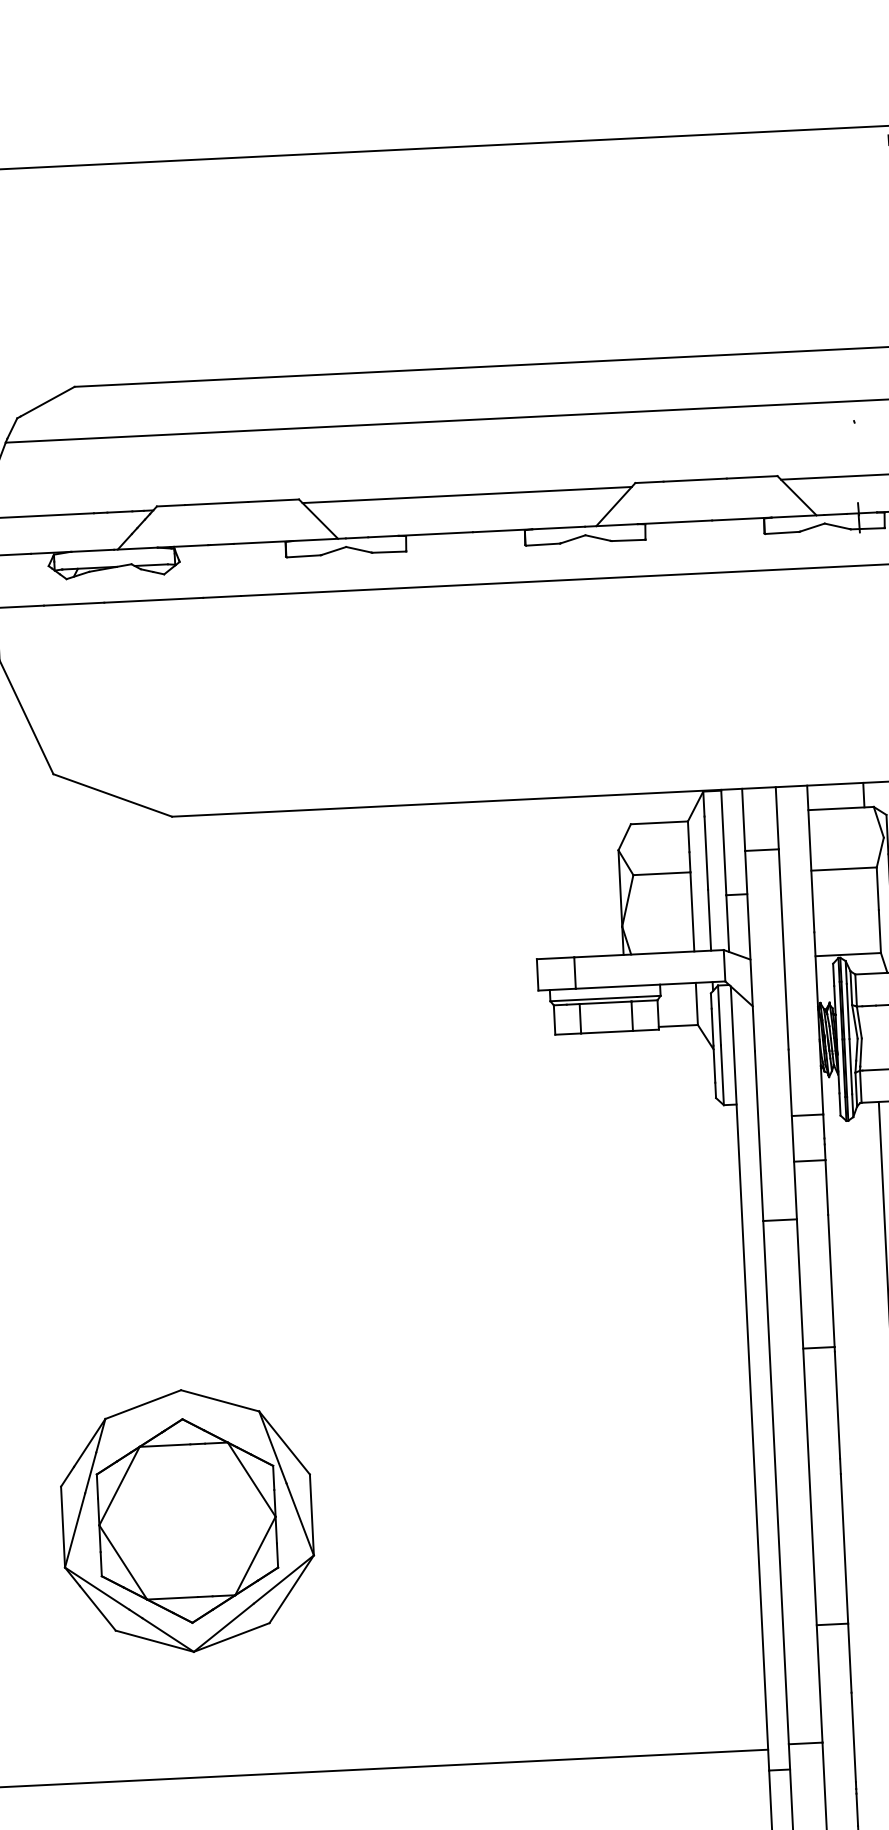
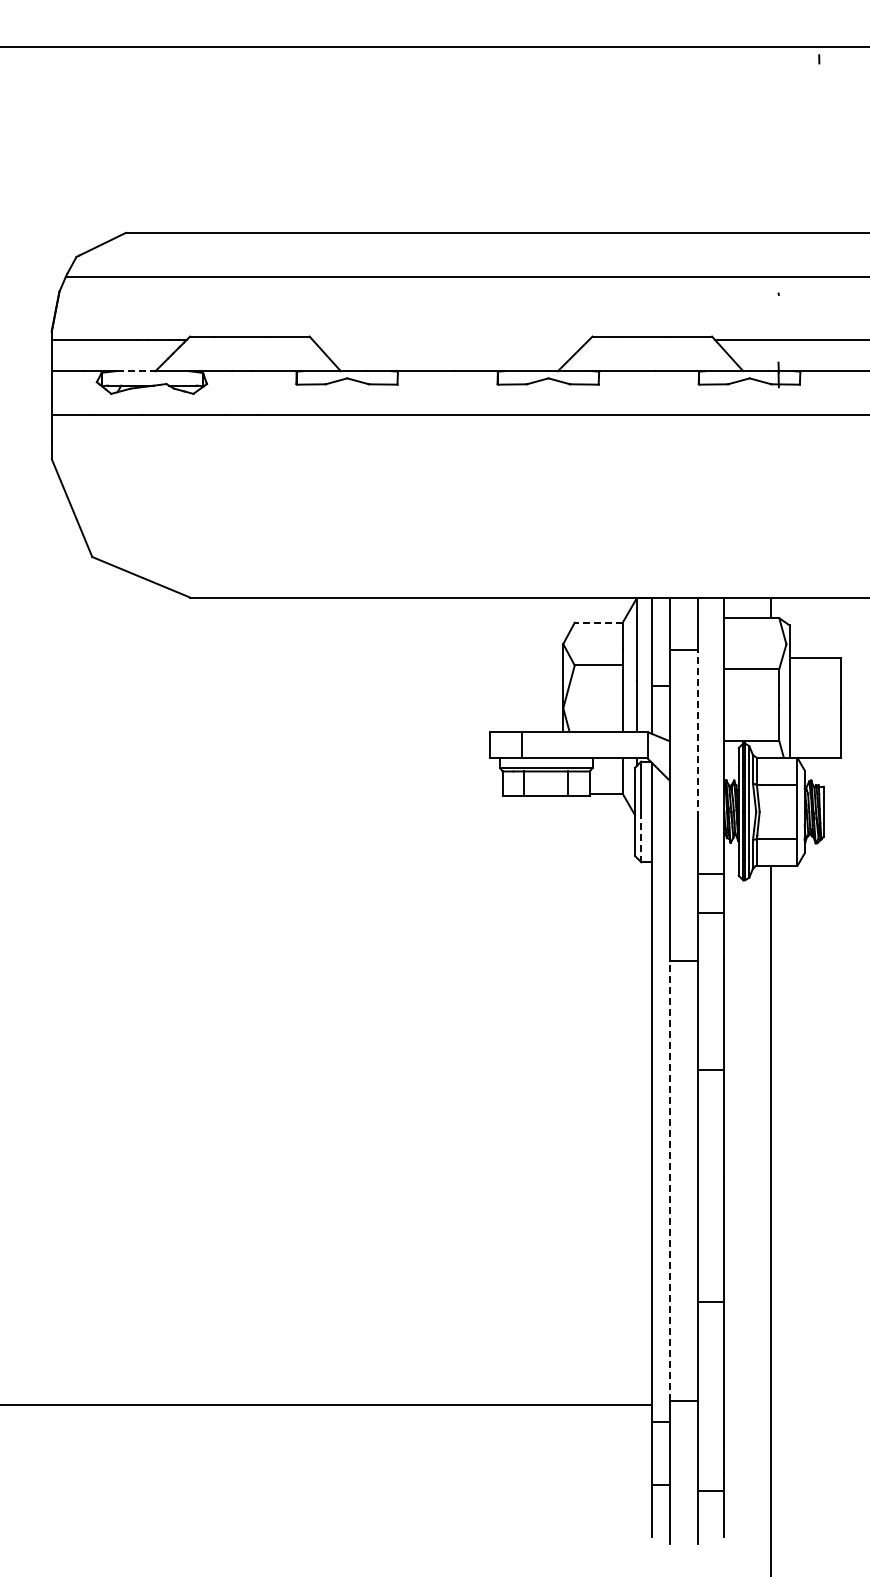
line: (466, 494) -> (450, 339), removed
line: (92, 551) -> (134, 371), solid -> dashed
line: (659, 822) -> (598, 622), solid -> dashed
line: (783, 948) -> (697, 733), solid -> dashed
line: (722, 1075) -> (641, 837), solid -> dashed
line: (775, 1481) -> (669, 1180), solid -> dashed
part: (186, 1521) -> (173, 1189), removed

